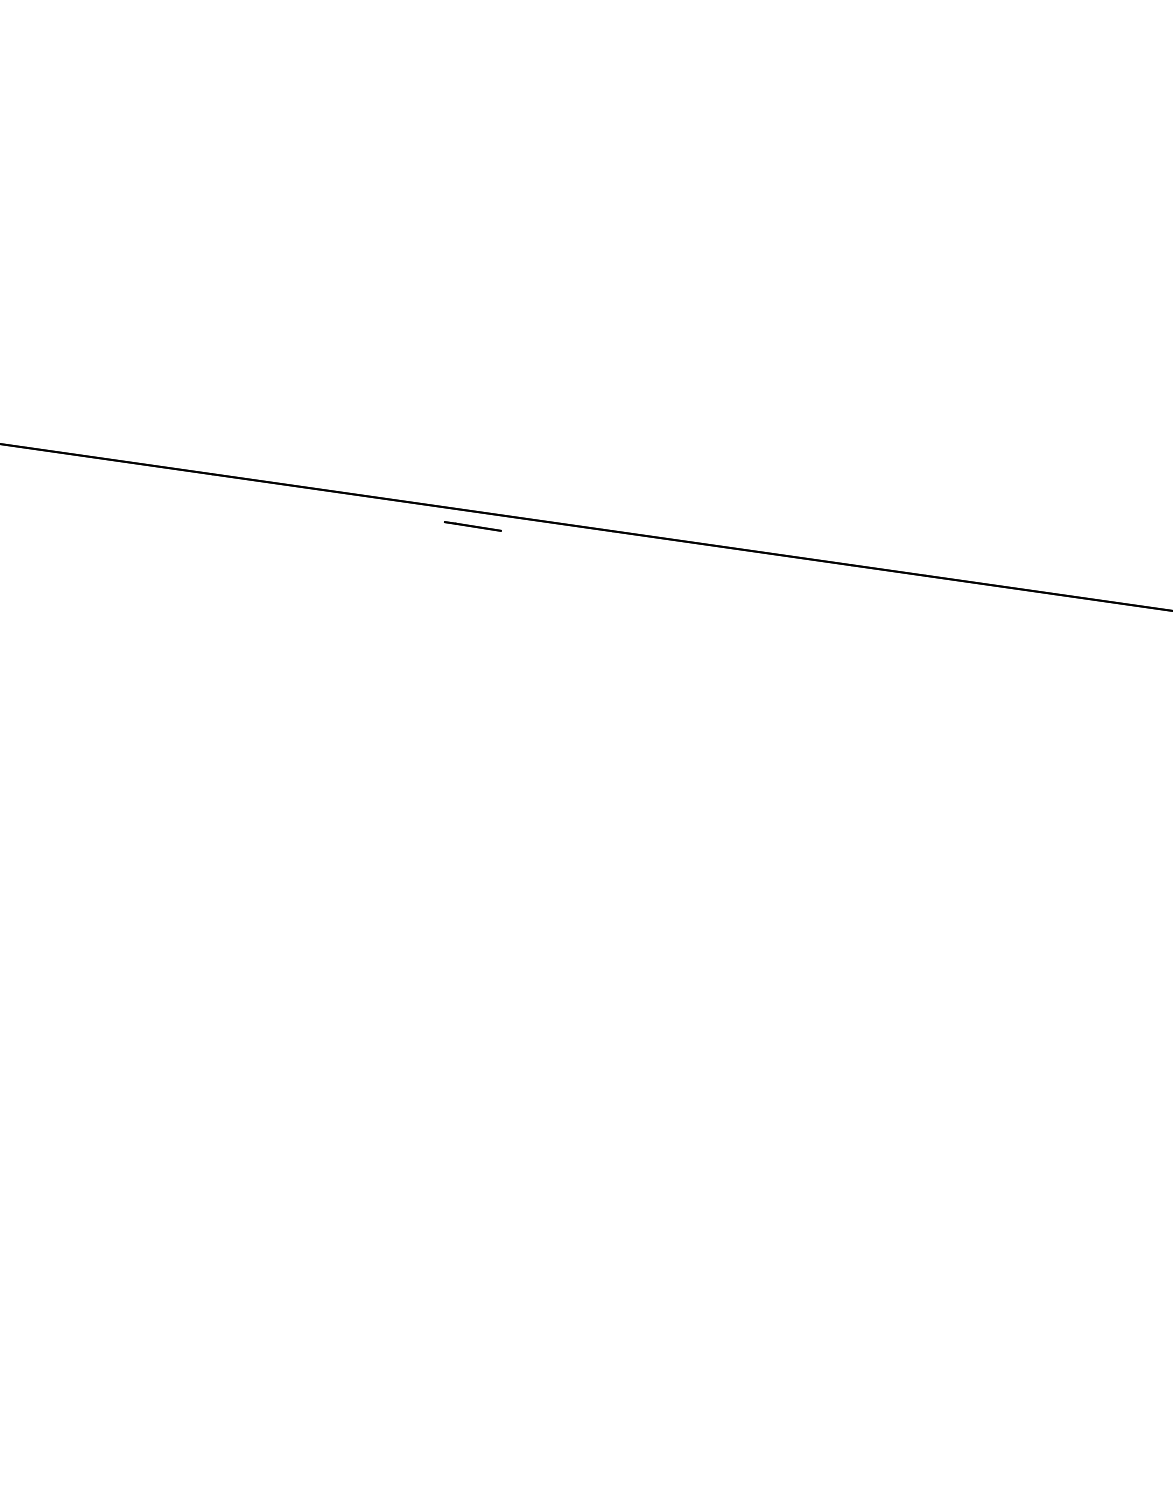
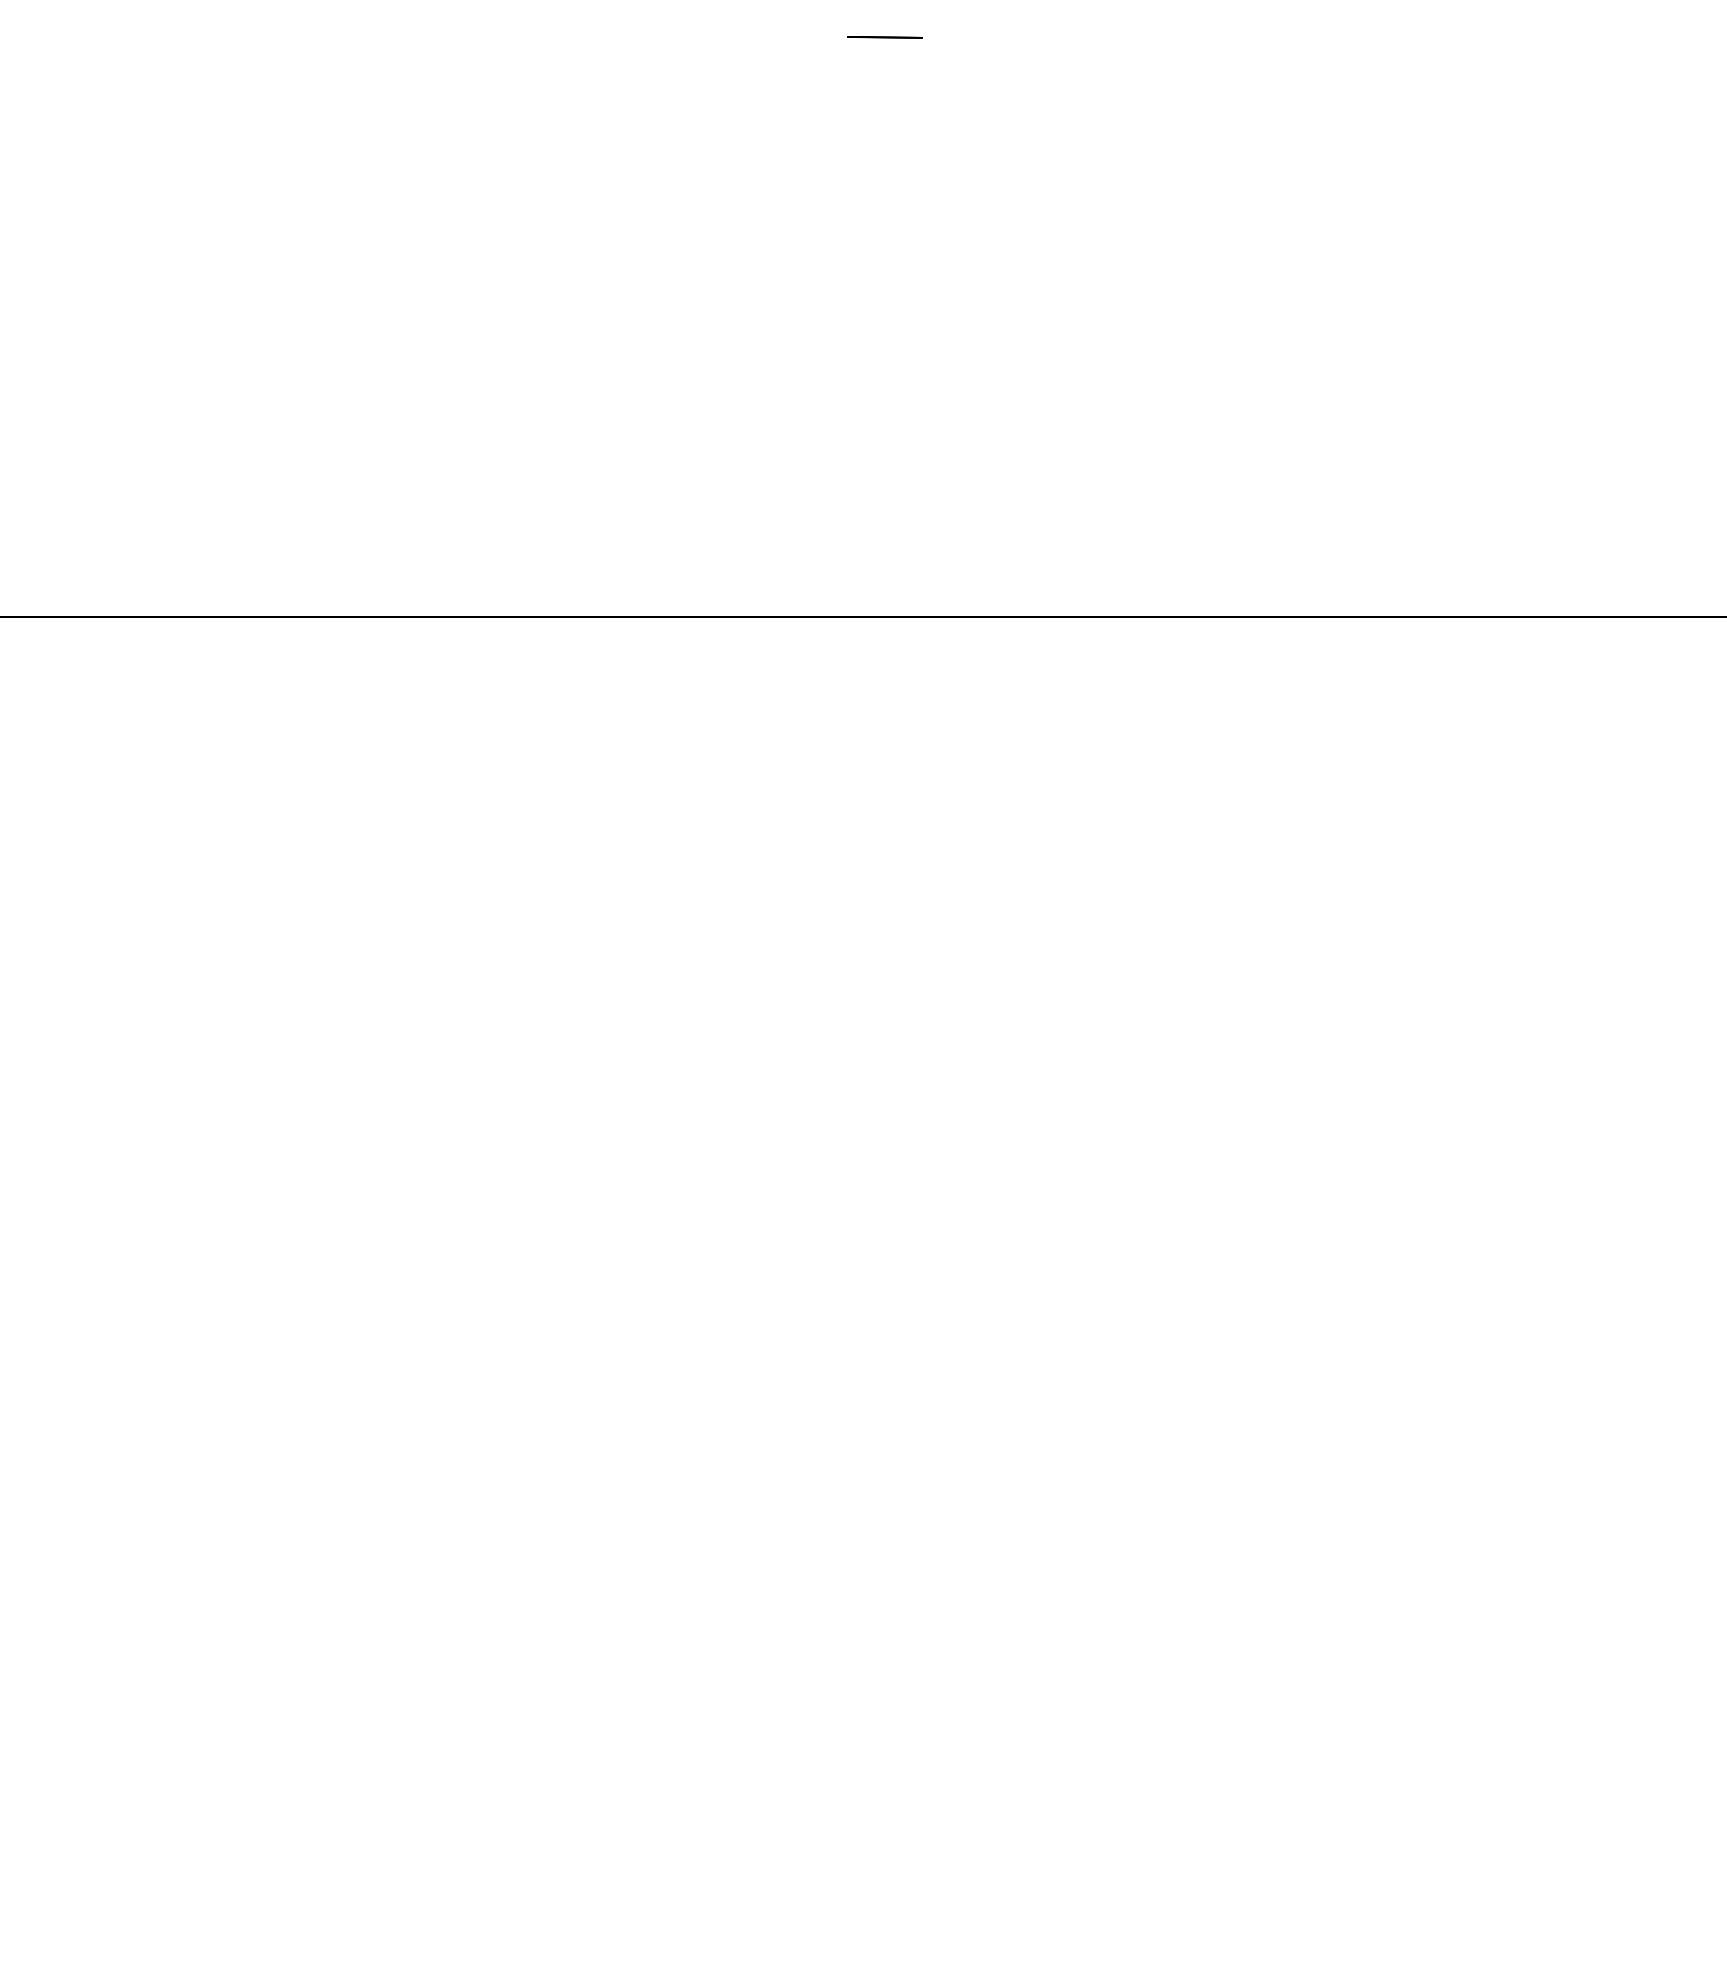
line: (472, 526) -> (884, 37), moved

